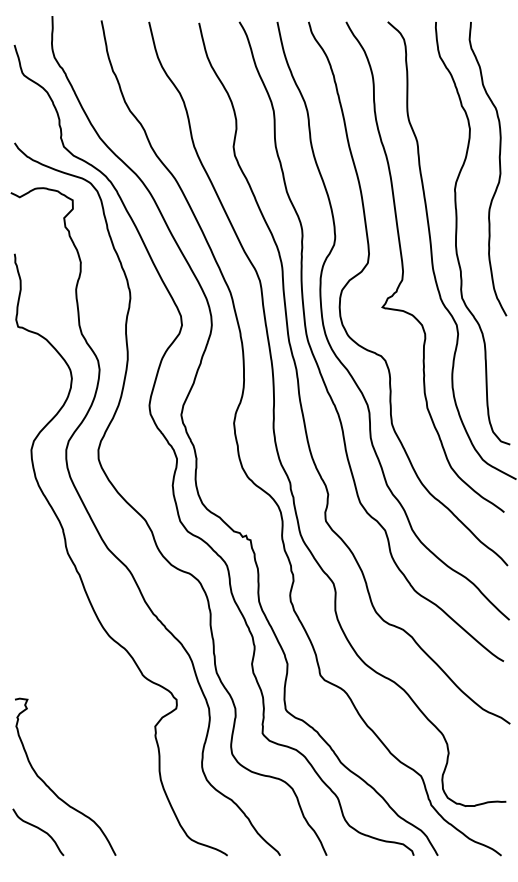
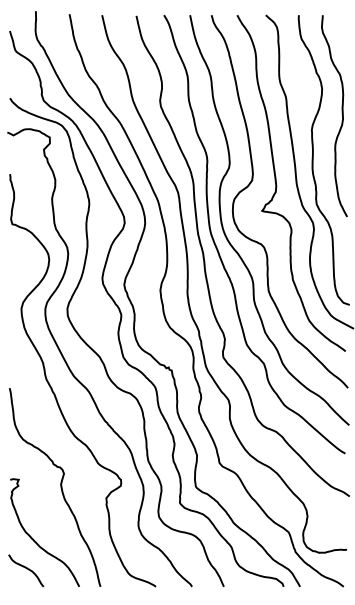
curve: (88, 710) -> (60, 487), added

